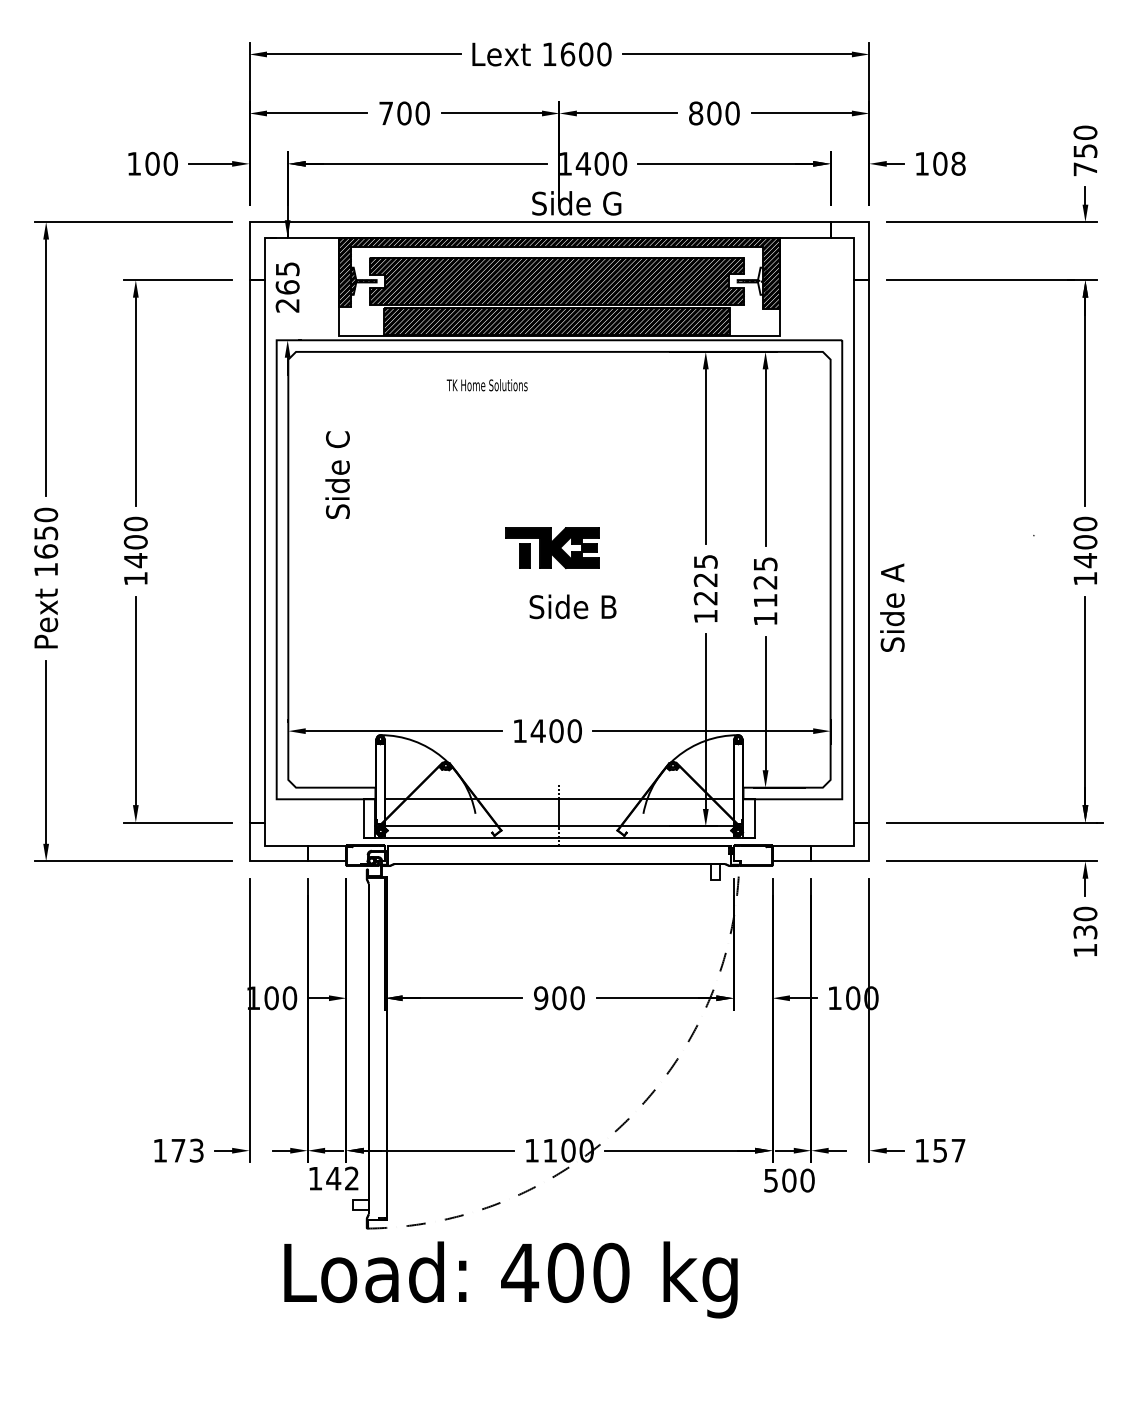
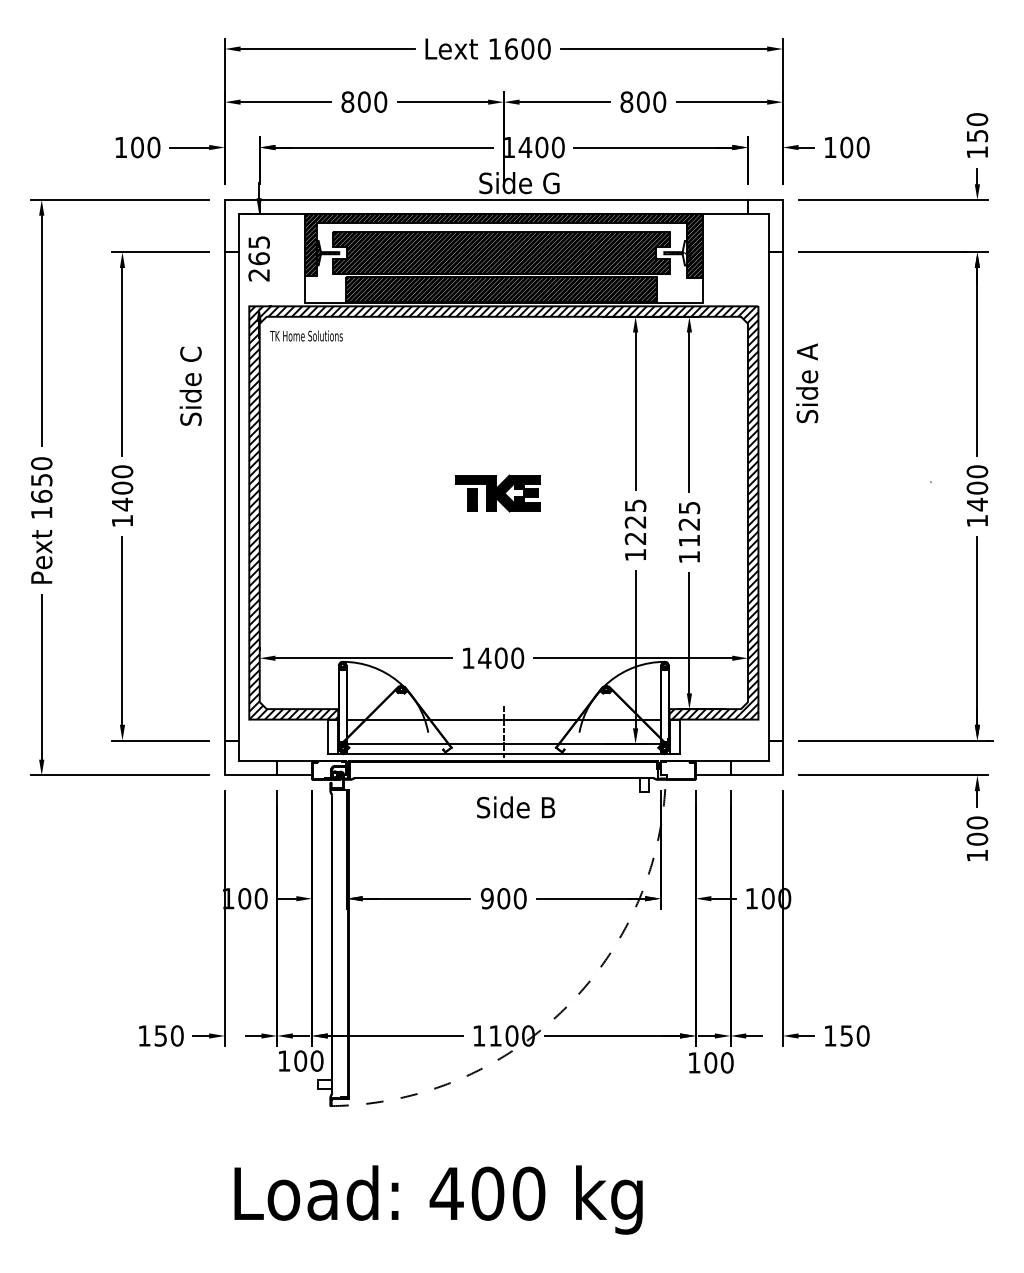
text: (386, 113) -> (348, 102), 700 -> 800
text: (958, 163) -> (863, 147), 108 -> 100
text: (1084, 169) -> (976, 152), 750 -> 150
text: (486, 385) -> (305, 336), moved
text: (337, 474) -> (190, 385), moved
hatch: (559, 569) -> (503, 512), added
text: (572, 606) -> (515, 807), moved
text: (892, 607) -> (807, 383), moved
text: (1085, 932) -> (977, 839), 130 -> 100
text: (187, 1150) -> (168, 1035), 173 -> 150
text: (958, 1150) -> (863, 1035), 157 -> 150
text: (342, 1178) -> (308, 1060), 142 -> 100
text: (770, 1180) -> (693, 1062), 500 -> 100
text: (510, 1279) -> (438, 1199), moved

